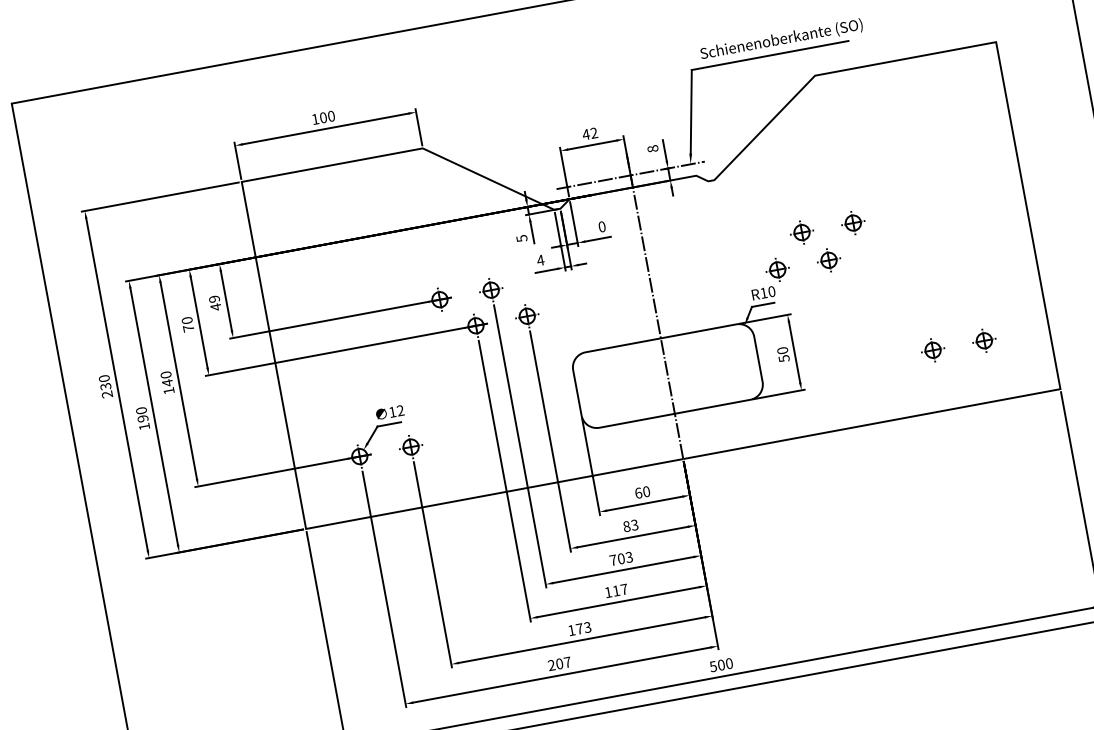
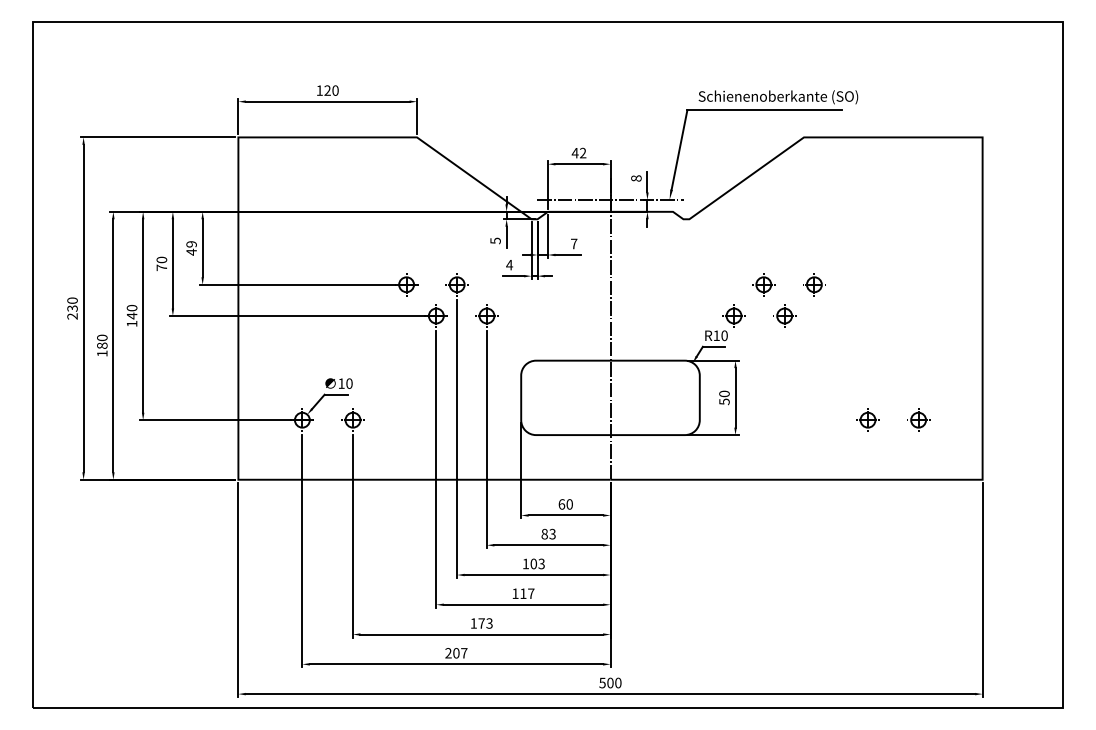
text: (323, 117) -> (327, 90), 100 -> 120
text: (602, 226) -> (574, 243), 0 -> 7
text: (400, 410) -> (349, 383), 12 -> 10
text: (143, 418) -> (102, 345), 190 -> 180
text: (612, 559) -> (525, 563), 703 -> 103

